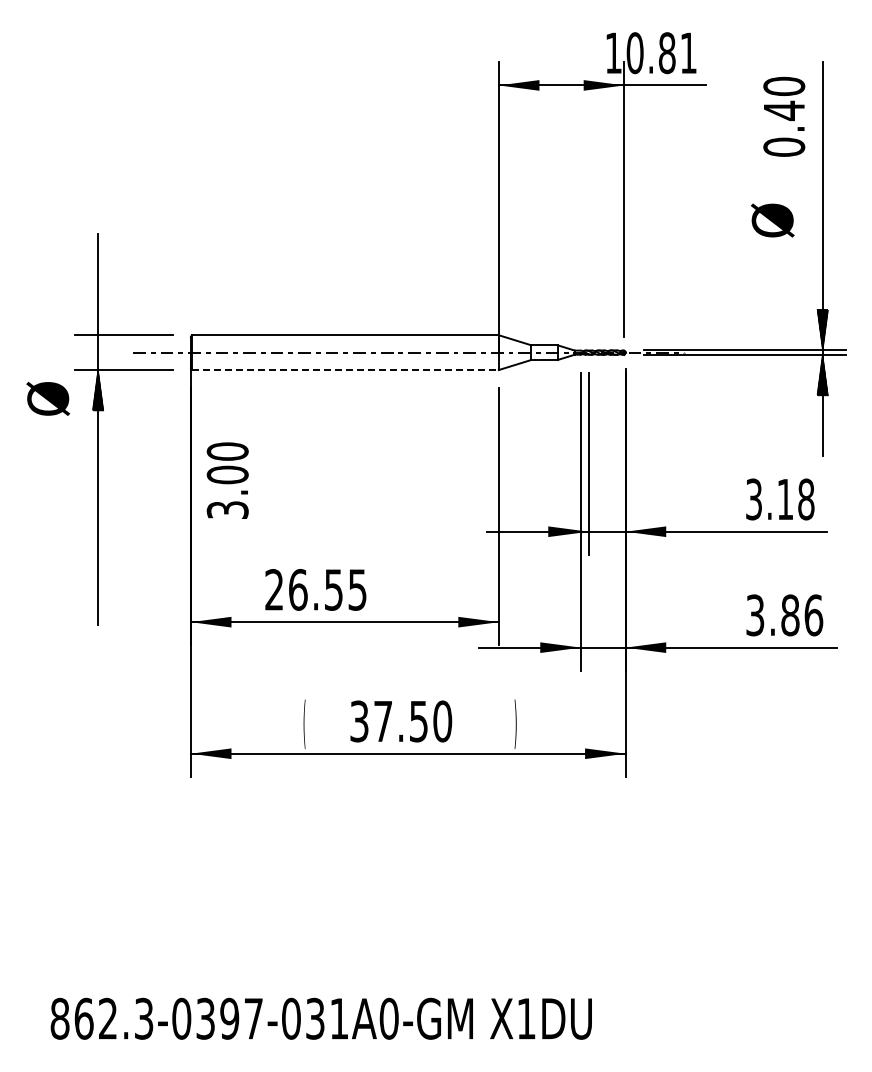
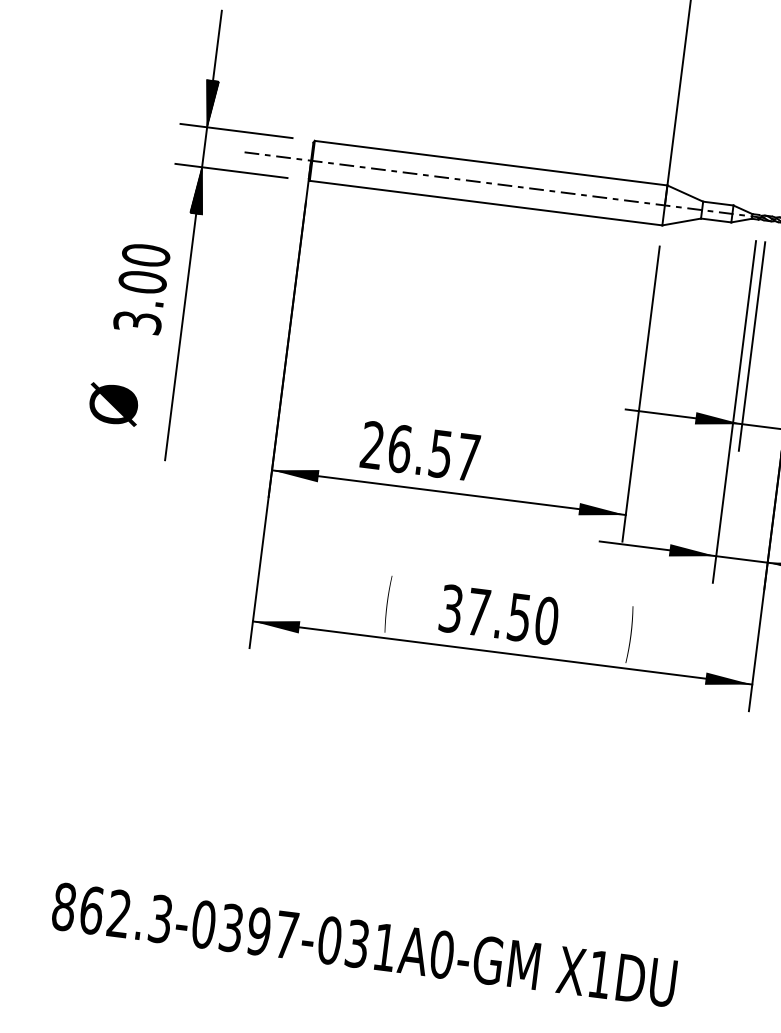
hatch: (97, 314) -> (209, 103), added
line: (345, 370) -> (486, 203), dashed -> solid
text: (48, 398) -> (114, 404), moved
text: (227, 480) -> (141, 288), moved
text: (357, 589) -> (468, 456), 26.55 -> 26.57

